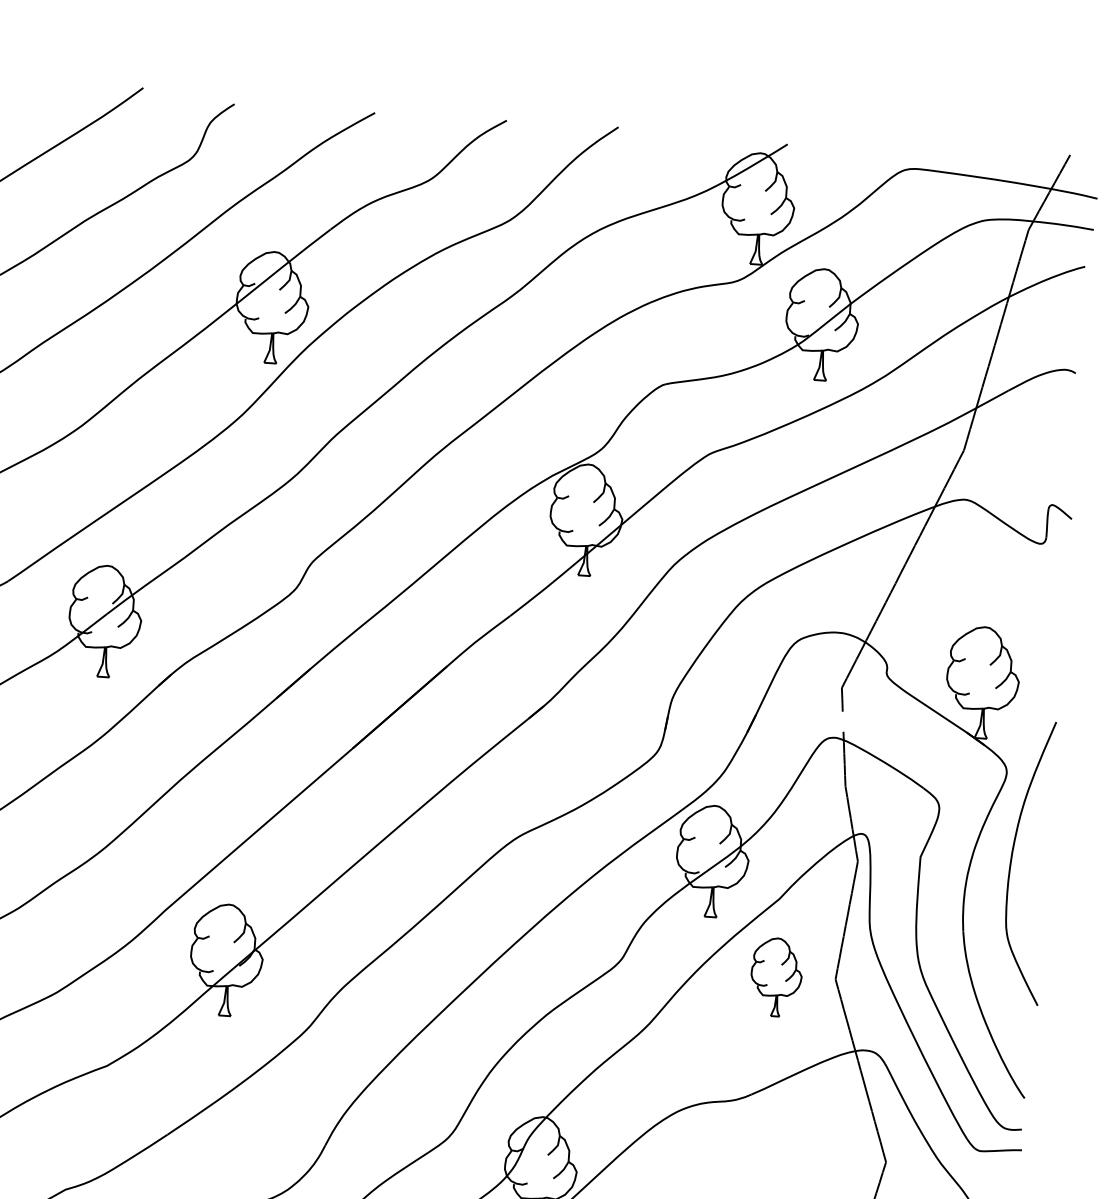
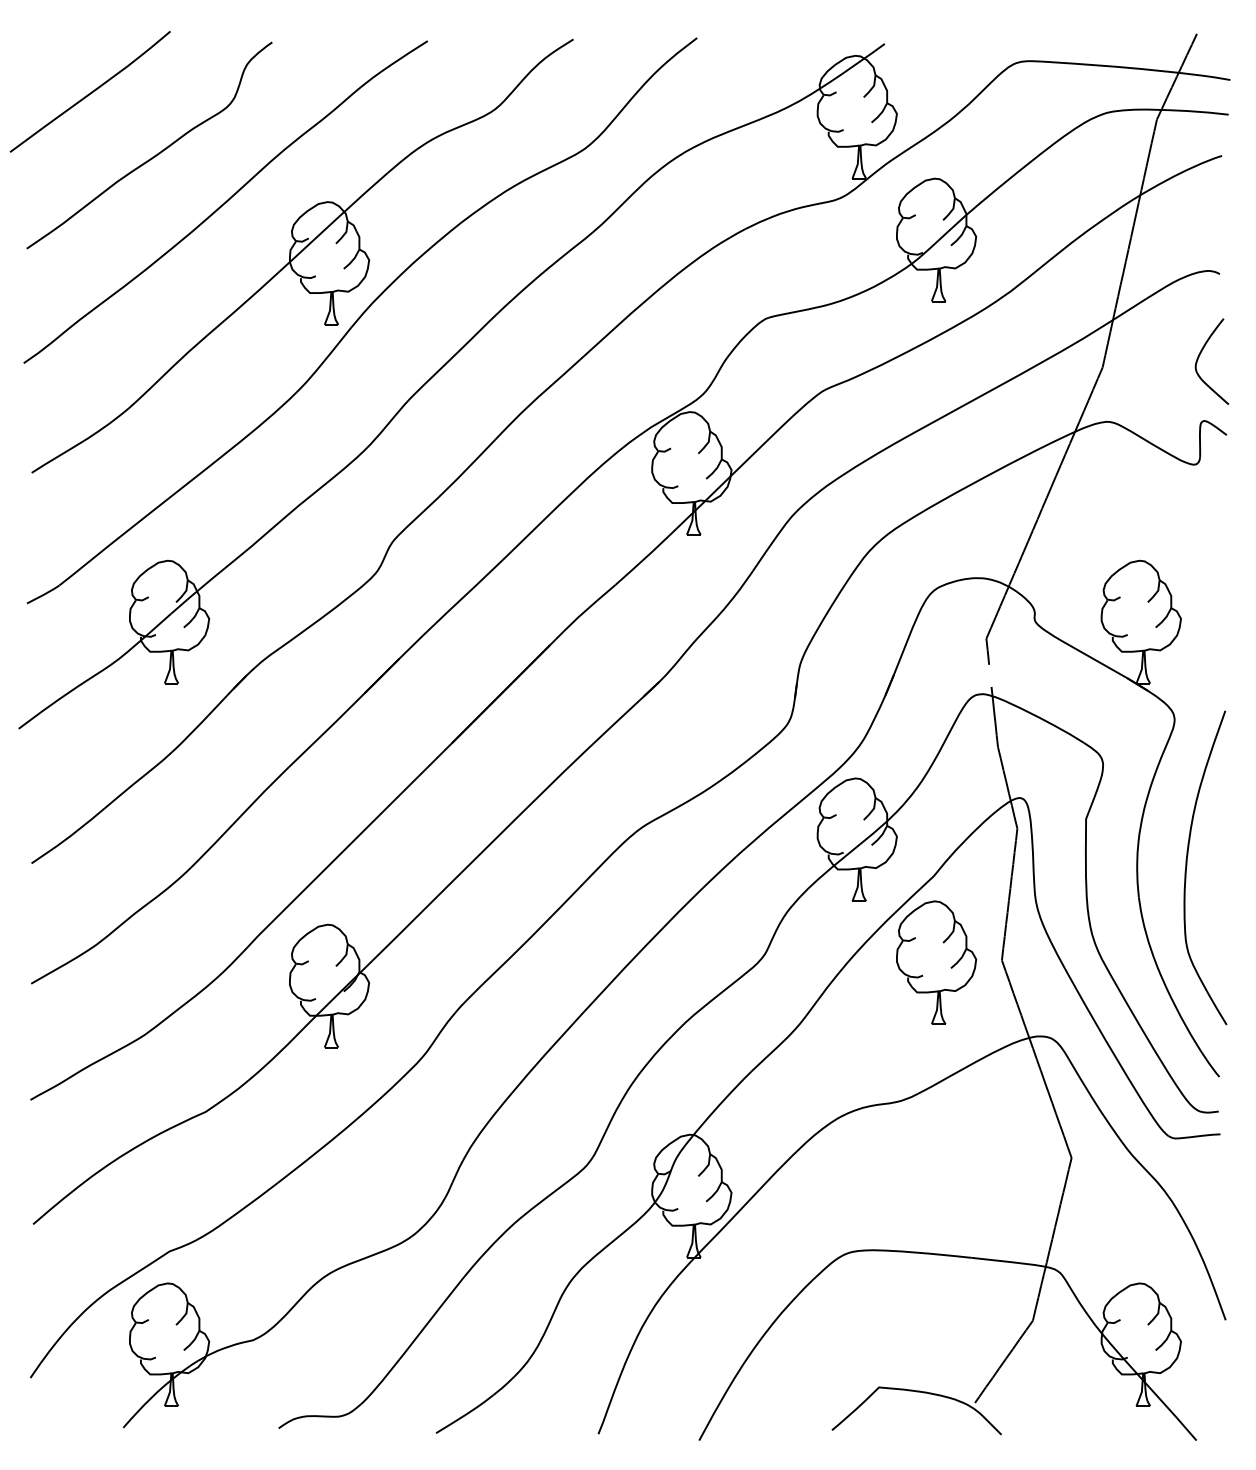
curve: (1053, 445) -> (1200, 355), added
curve: (1012, 860) -> (1187, 866), moved
part: (776, 977) -> (936, 962), size x1.43

